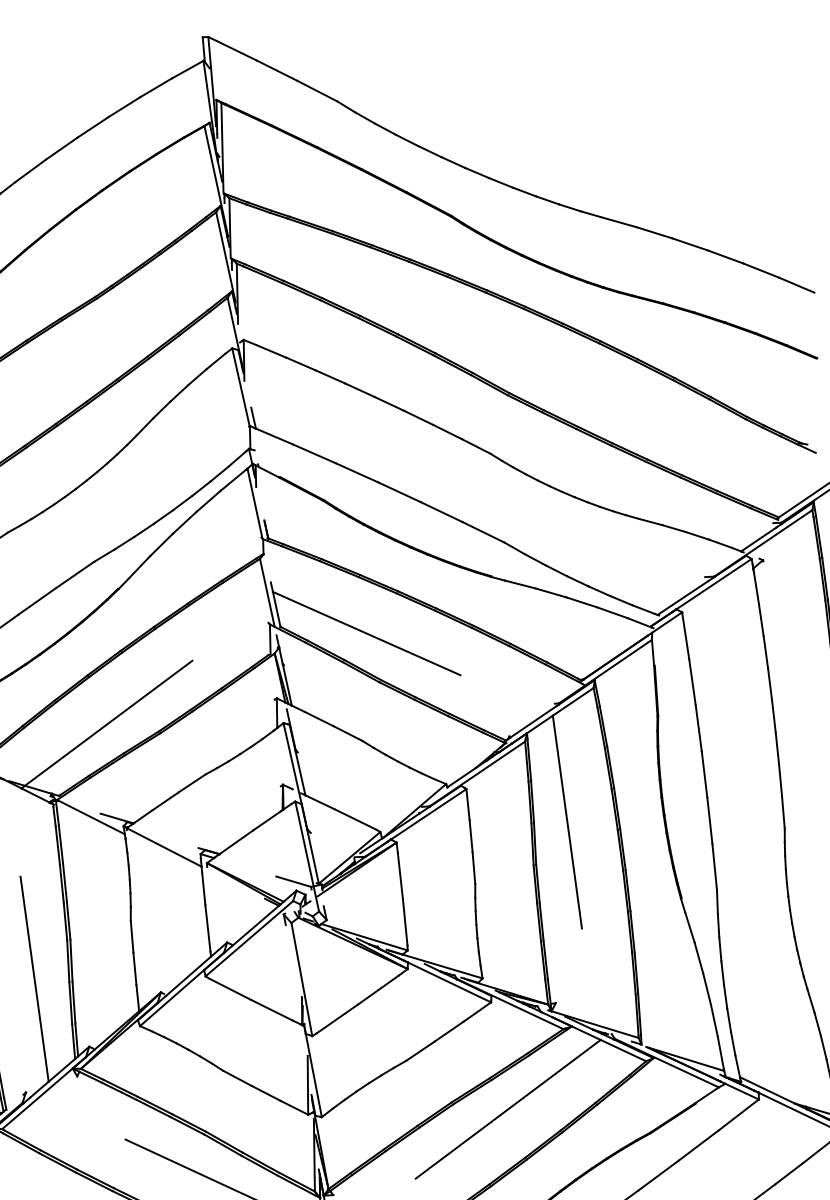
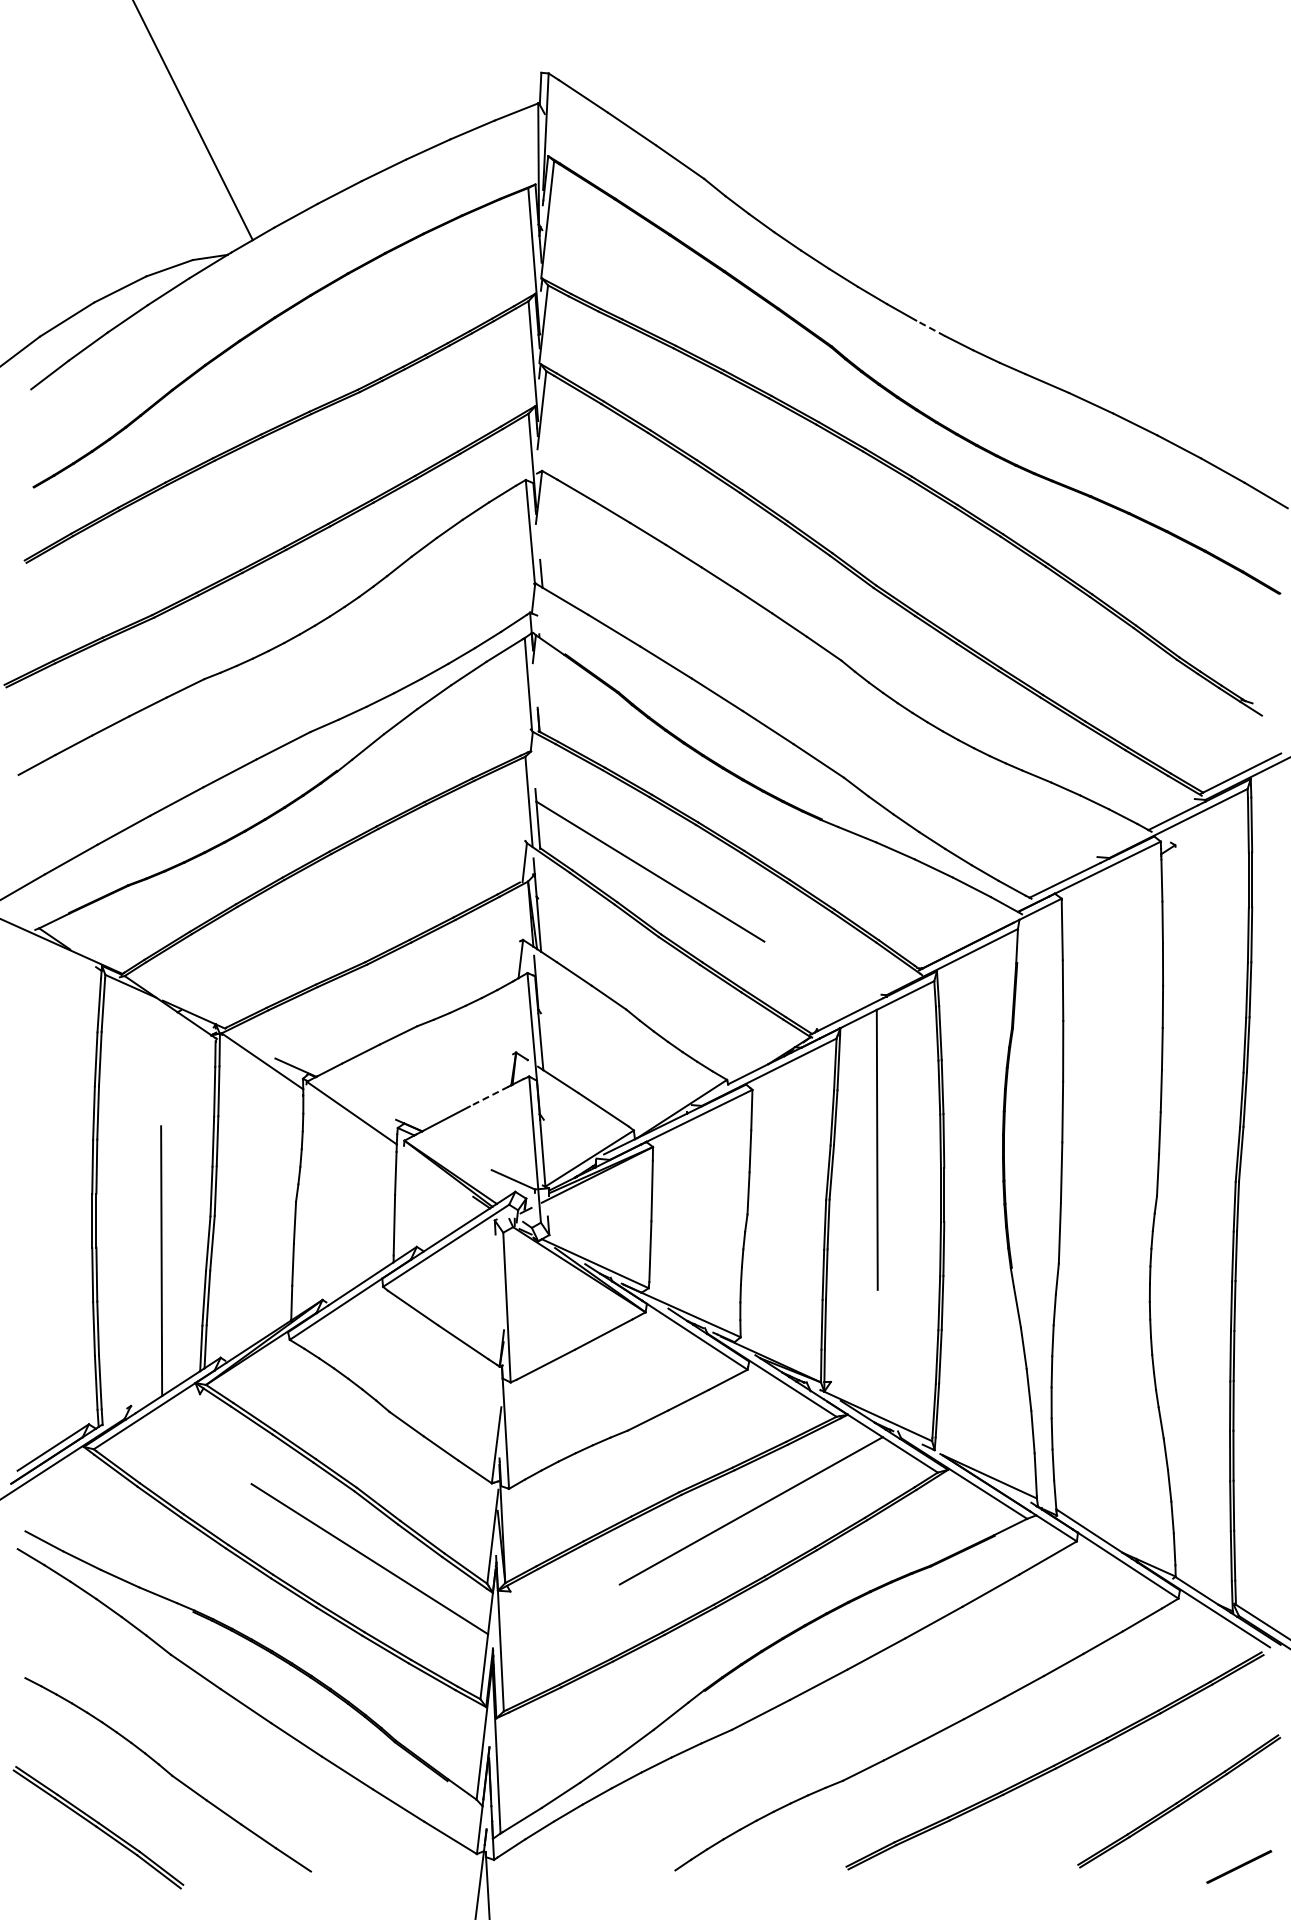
line: (524, 192) -> (930, 328), solid -> dashed
line: (108, 722) -> (301, 942), removed
line: (267, 820) -> (489, 1096), solid -> dashed

